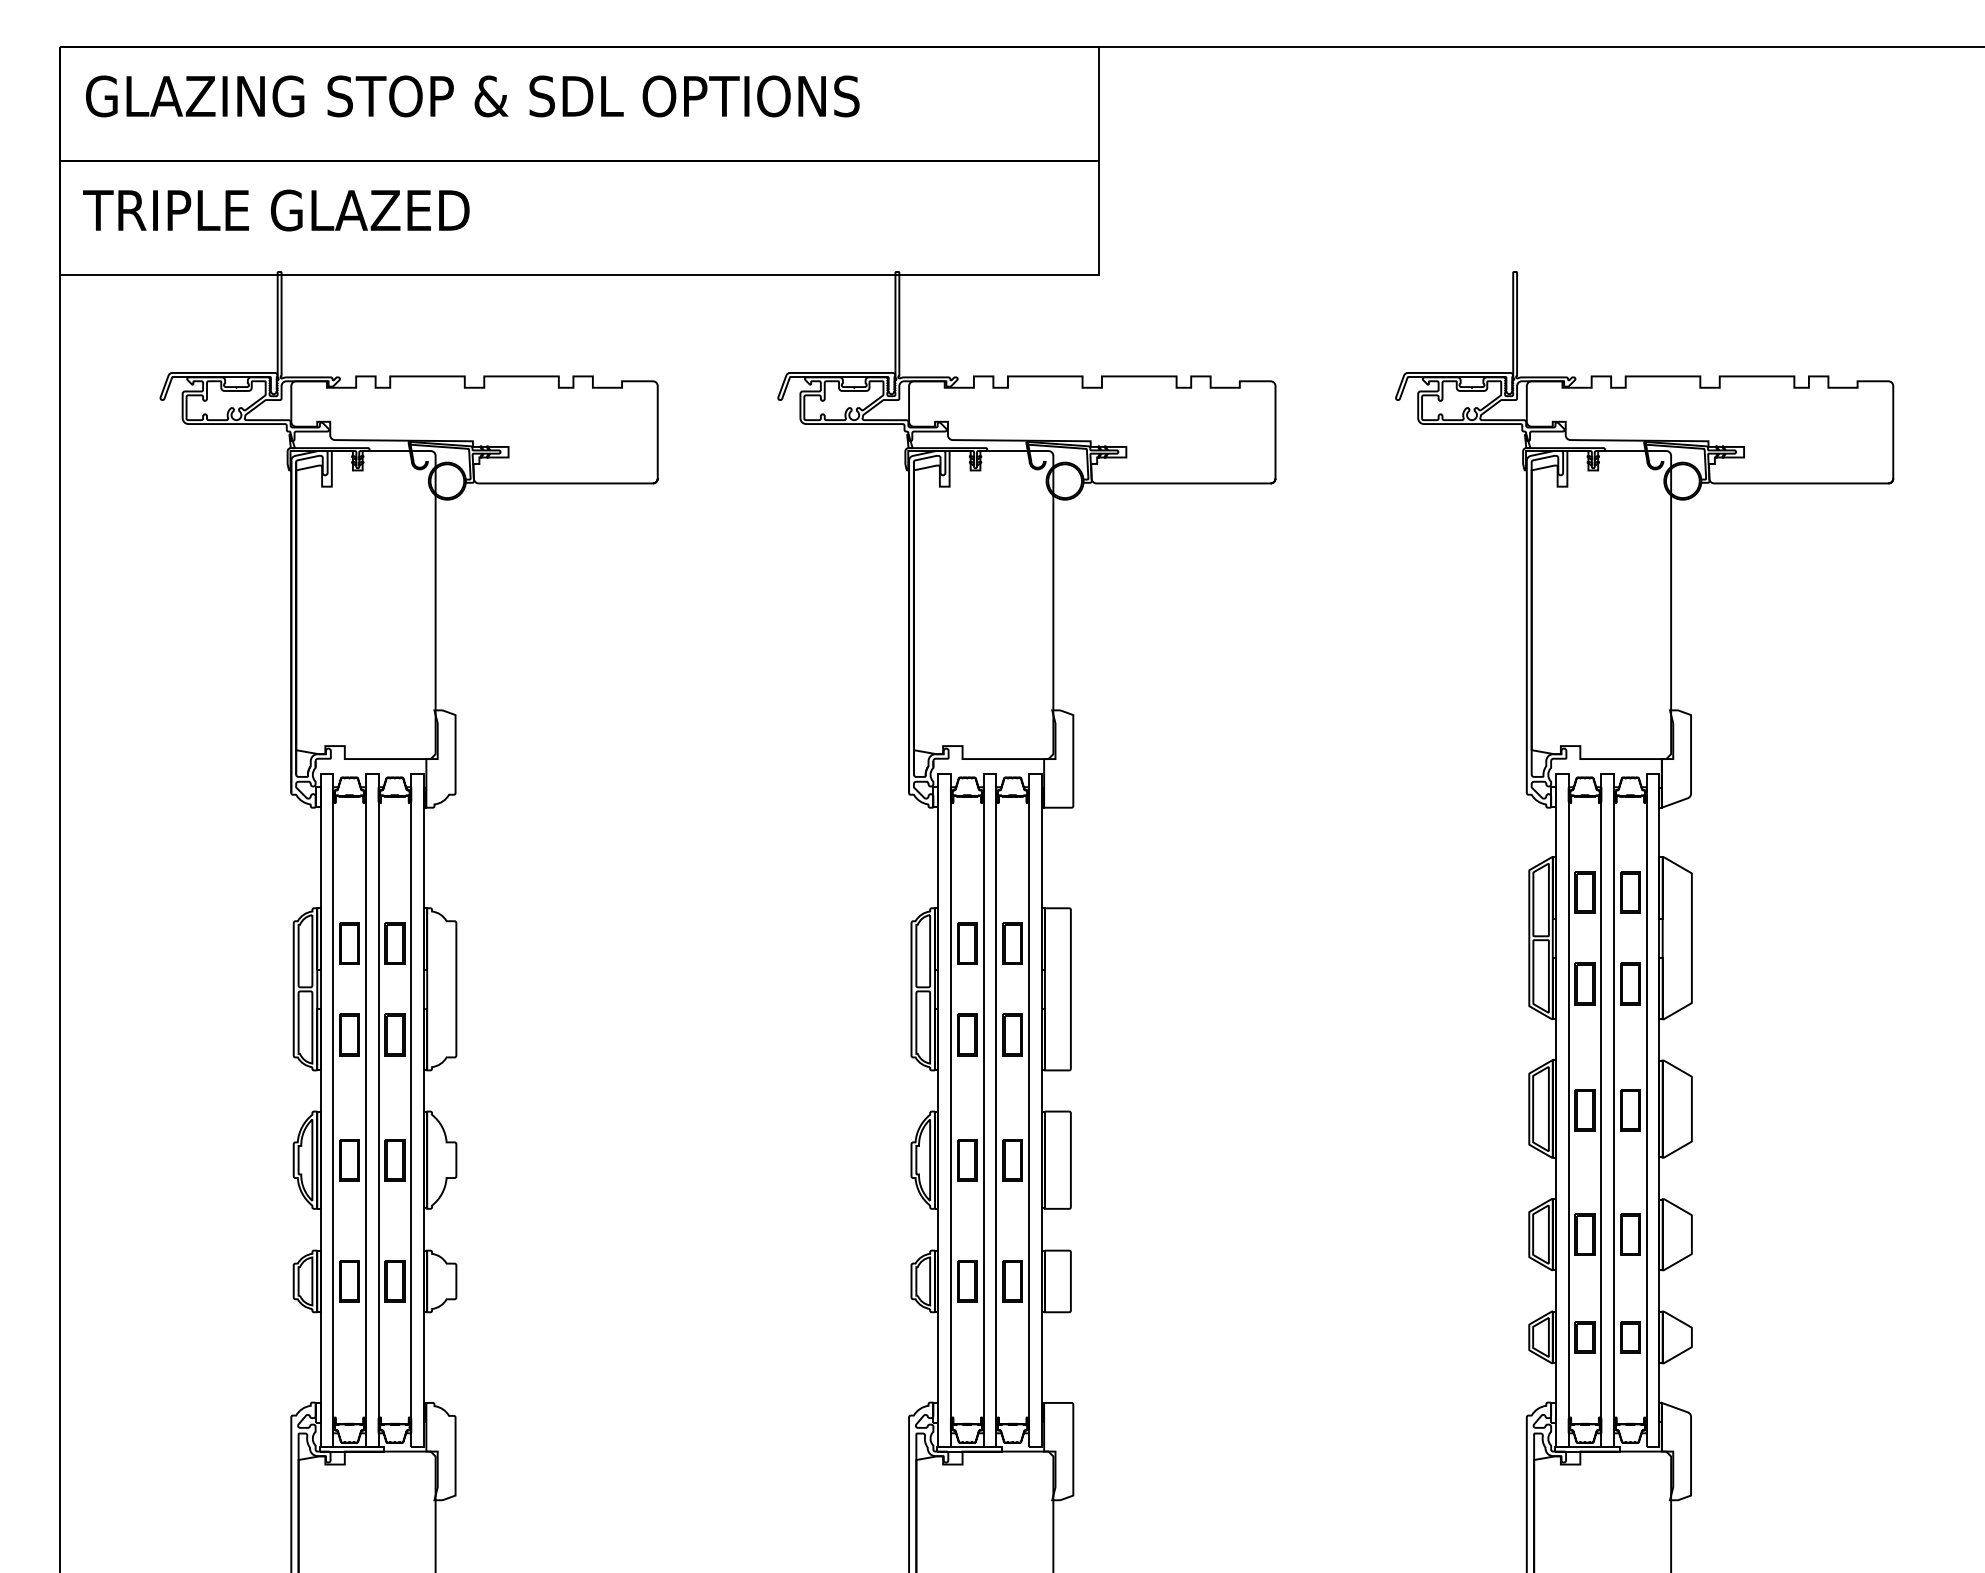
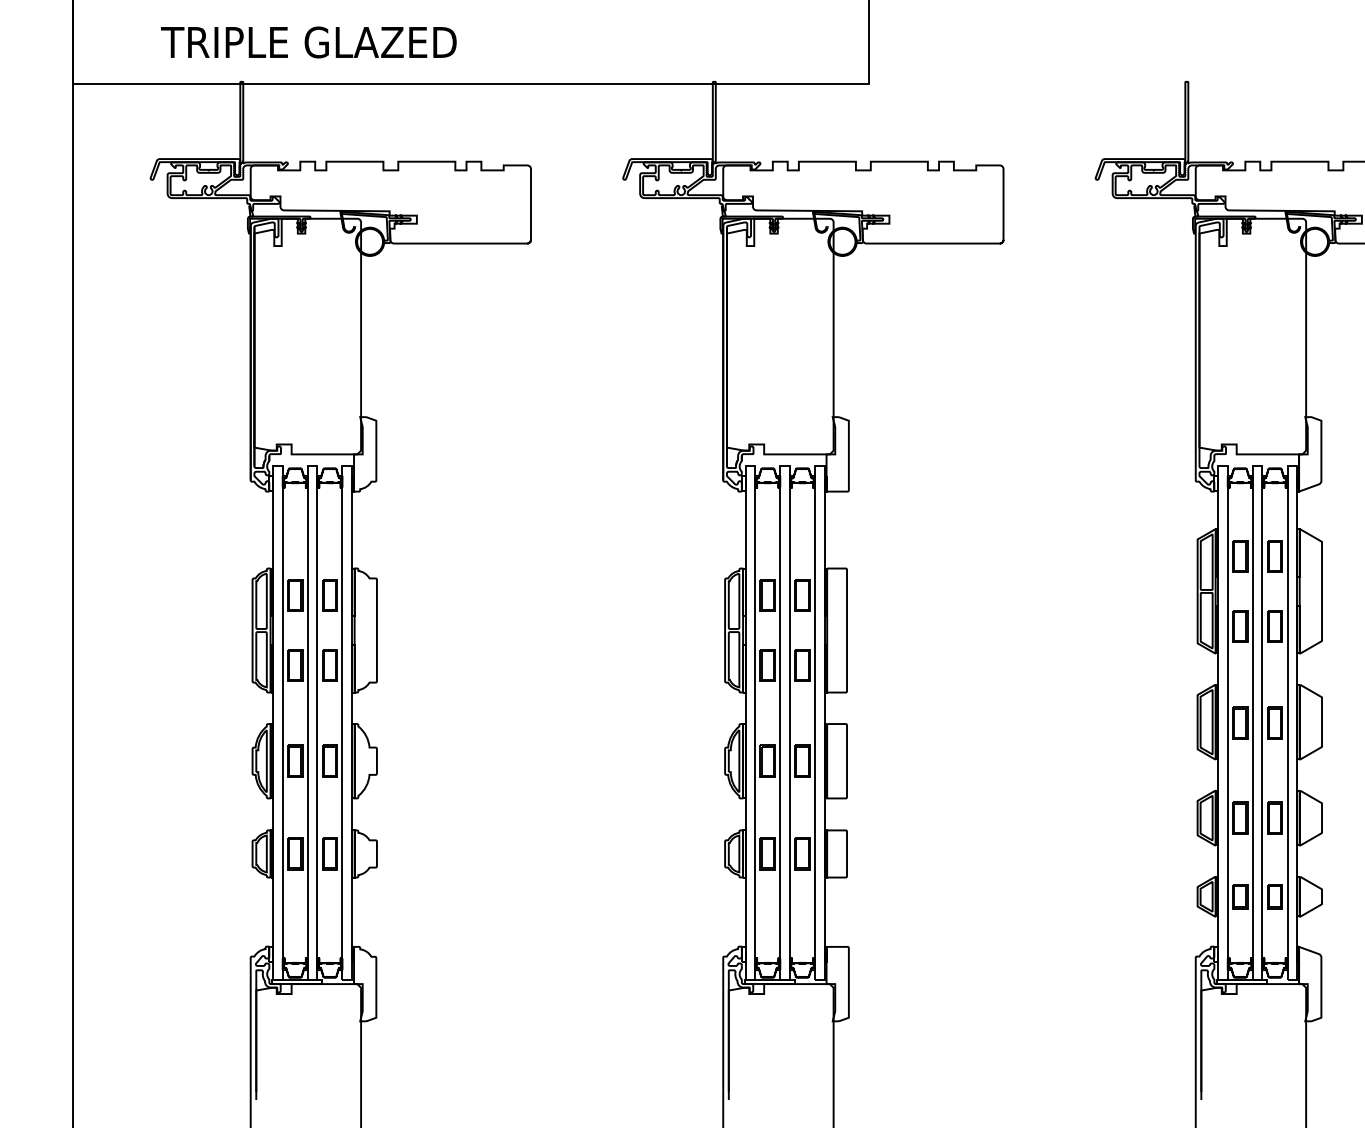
text: (276, 210) -> (308, 42), moved

